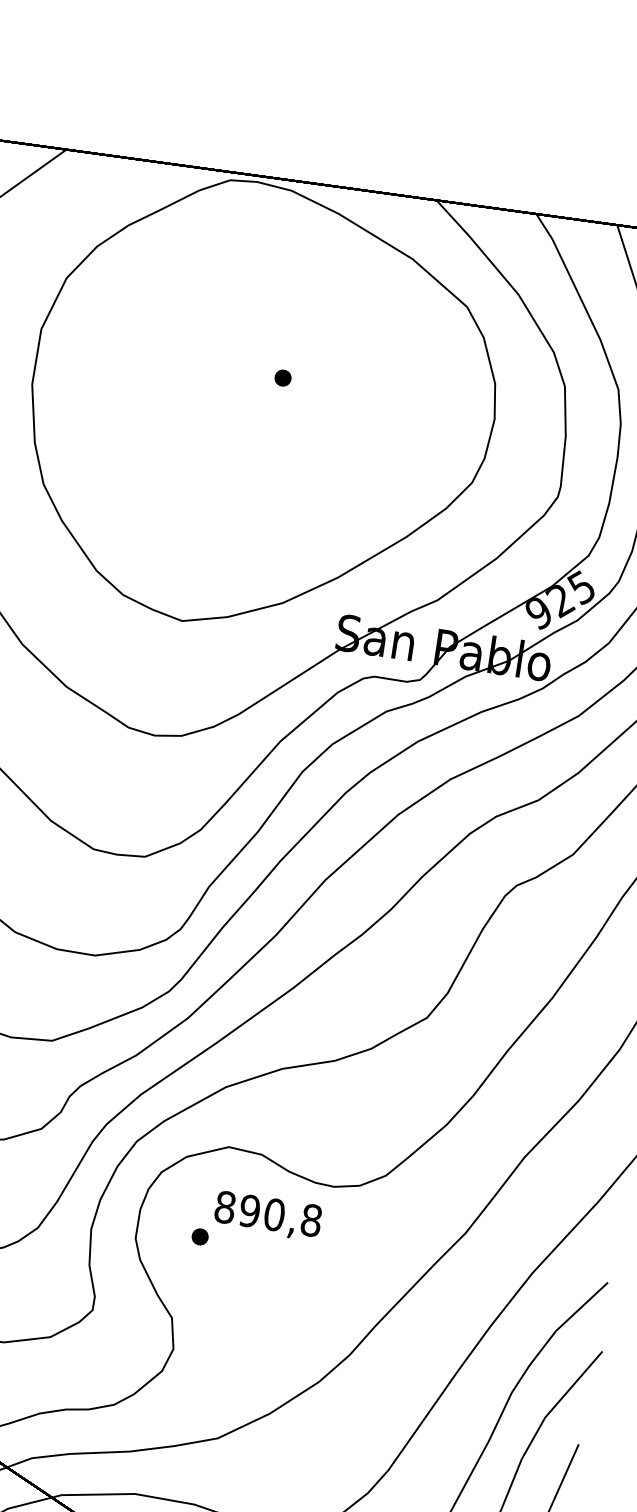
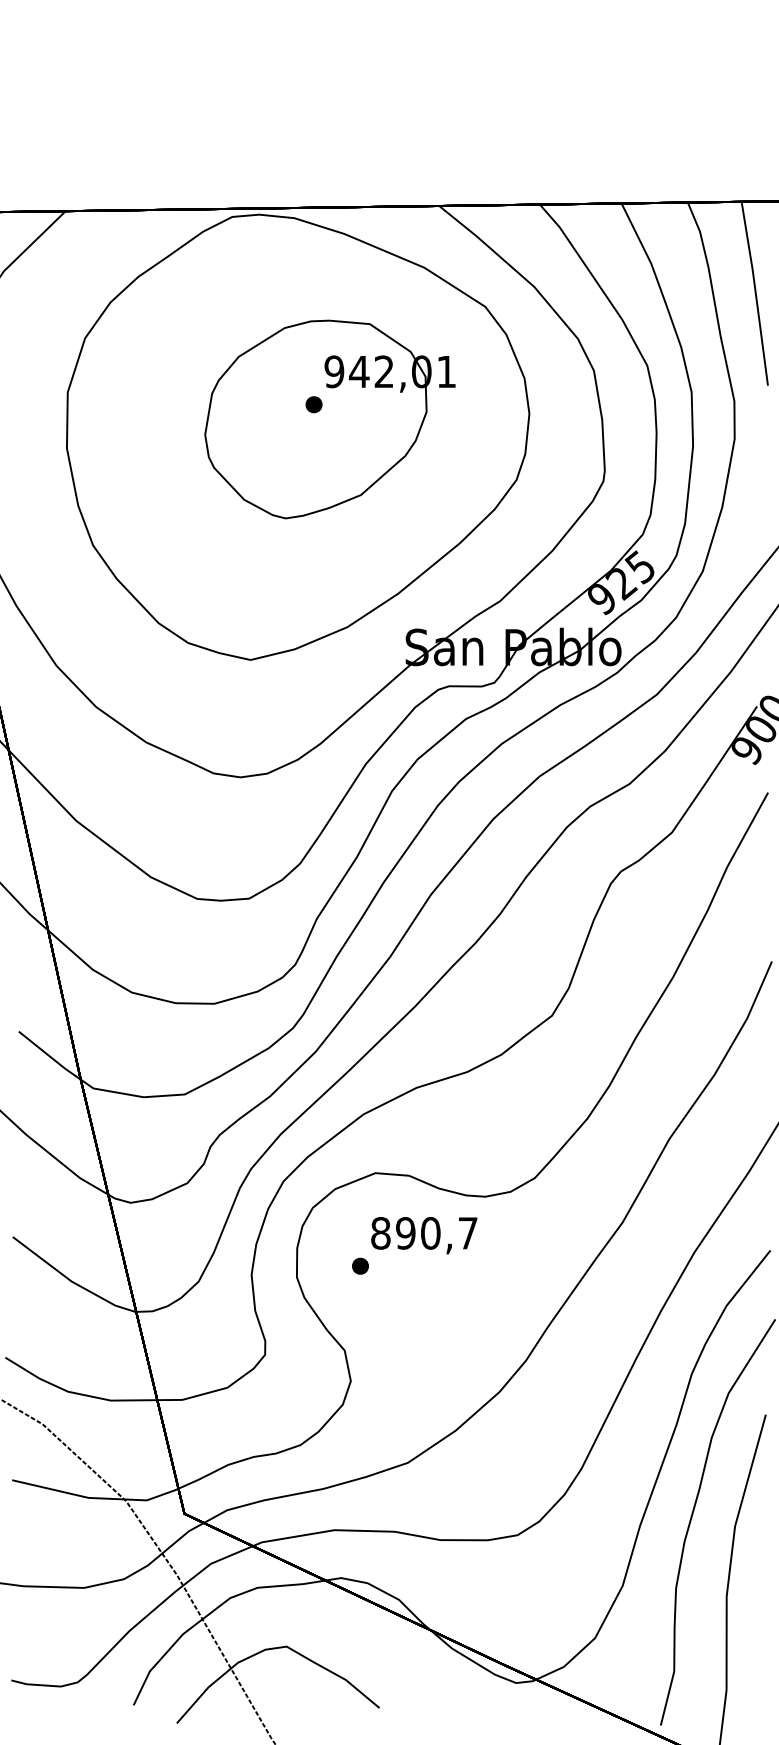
part: (296, 395) -> (329, 419), added
text: (310, 1220) -> (467, 1233), 890,8 -> 890,7

